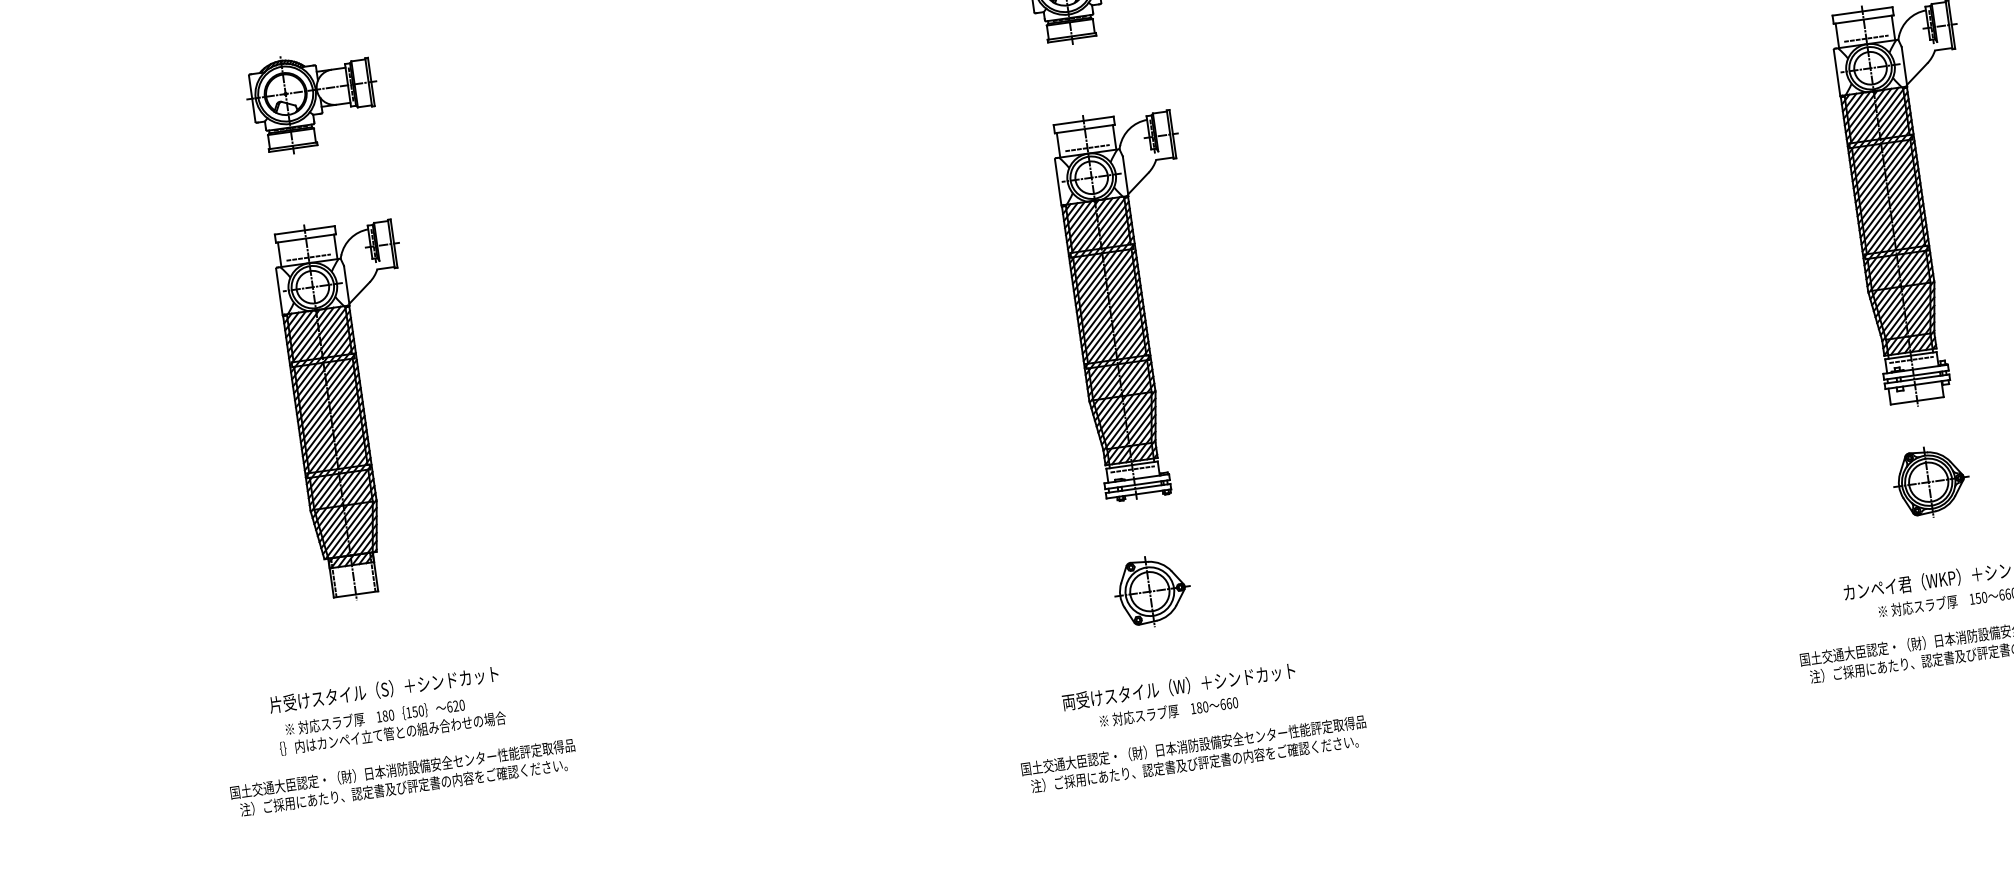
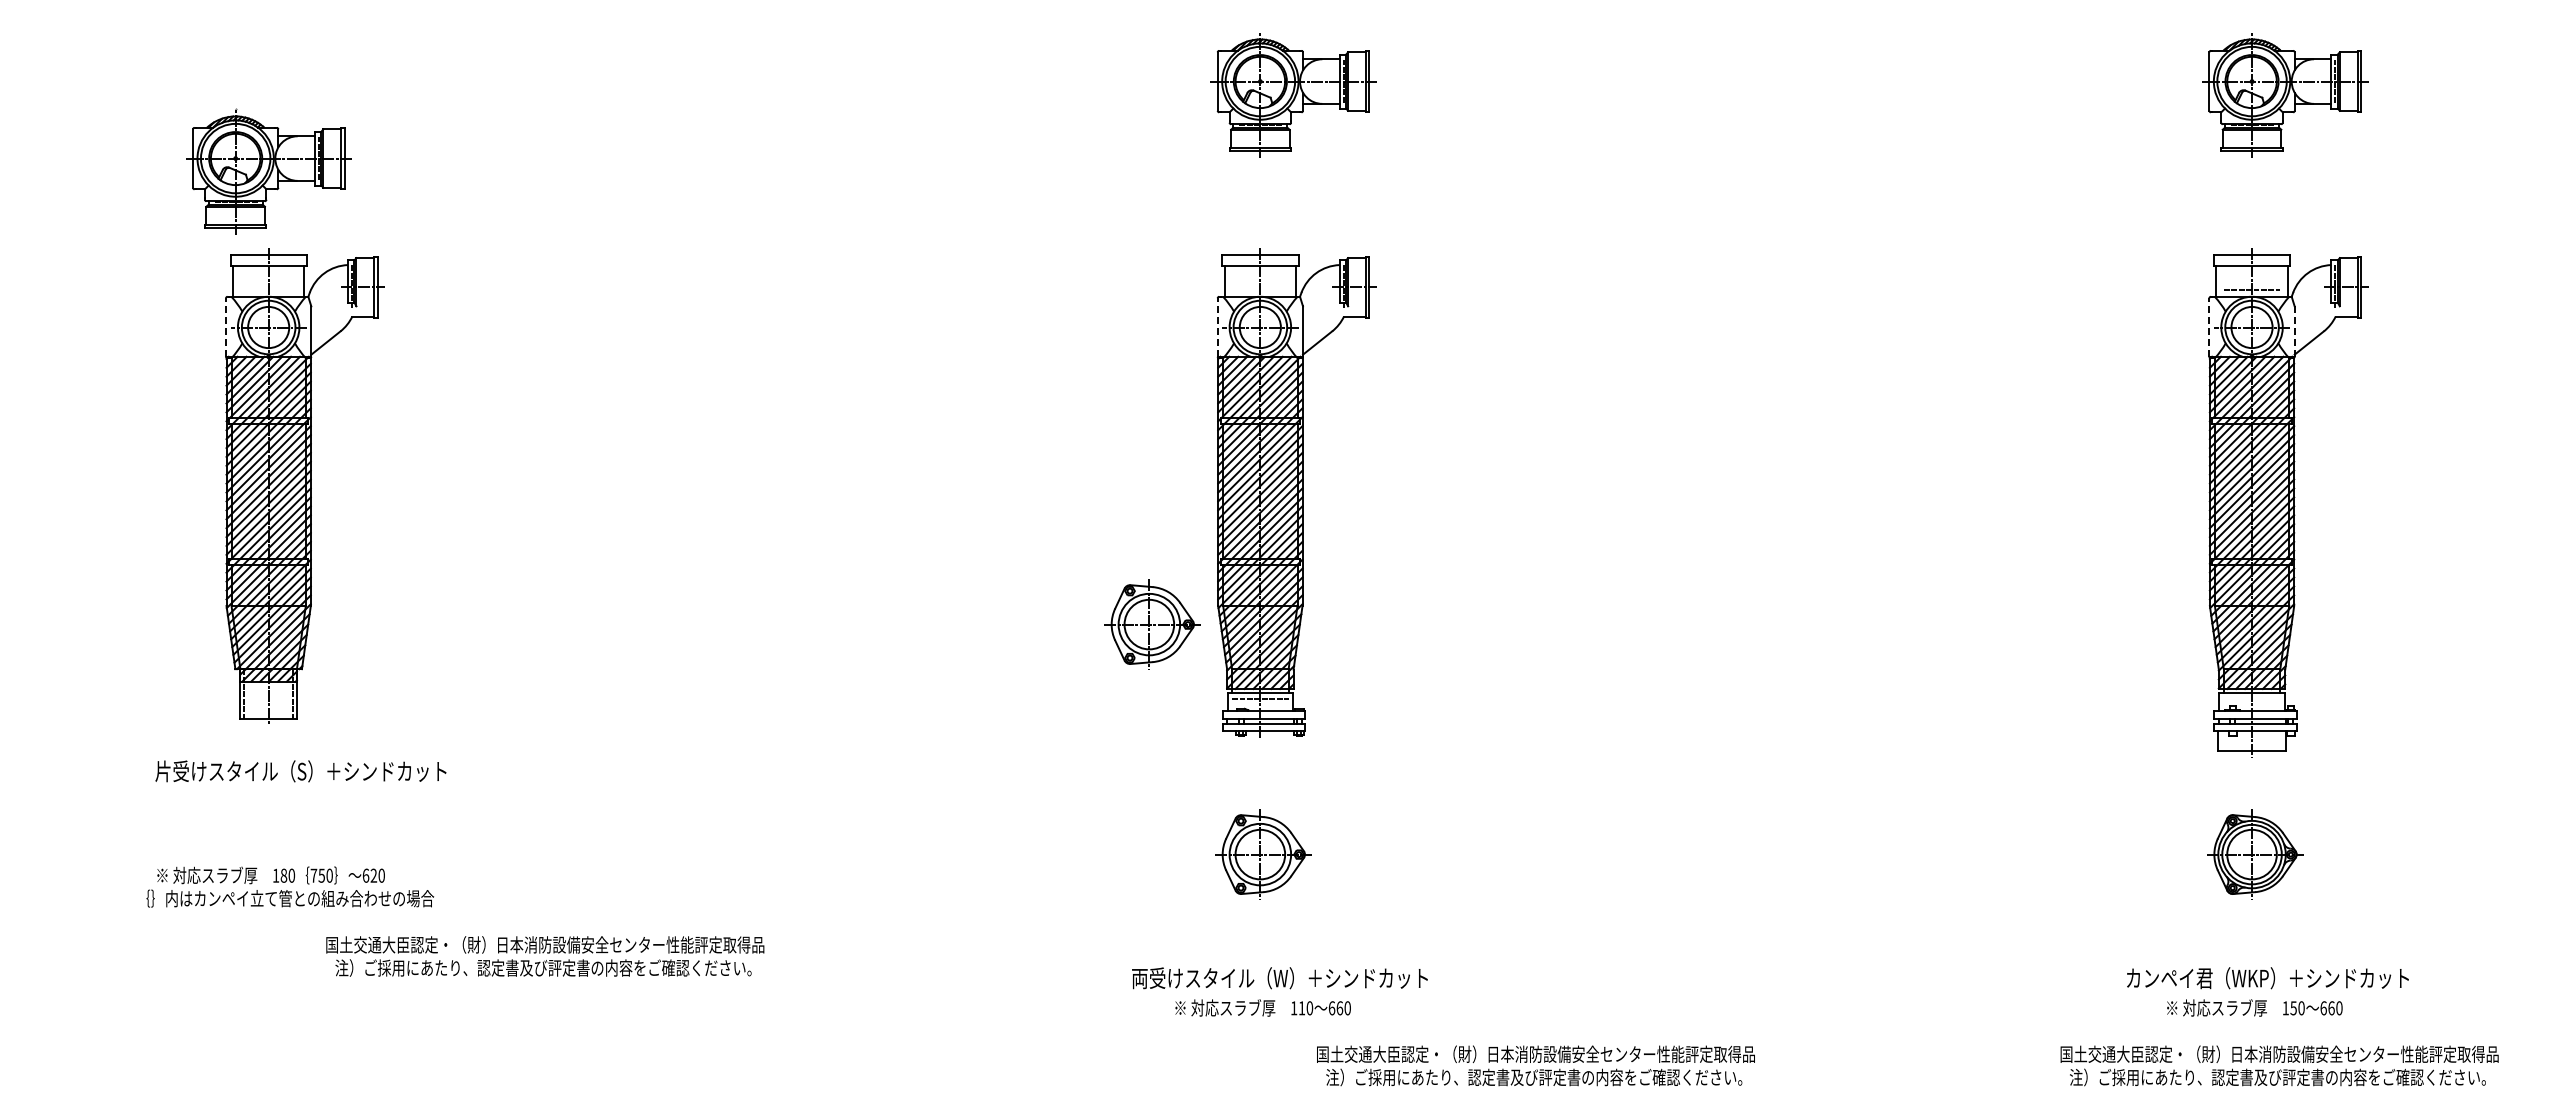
line: (1904, 67) -> (2294, 332), solid -> dashed
line: (1837, 72) -> (2209, 327), solid -> dashed
part: (313, 101) -> (268, 172), moved
line: (1087, 147) -> (1260, 289), removed
line: (1058, 182) -> (1217, 327), solid -> dashed
line: (308, 257) -> (268, 289), removed
line: (279, 291) -> (226, 327), solid -> dashed
line: (1911, 359) -> (2251, 698), removed
part: (1039, 422) -> (1152, 624), added
text: (383, 689) -> (300, 771), moved
text: (1199, 708) -> (1301, 1008), 180 -> 110
text: (408, 712) -> (313, 875), 150 -> 750
text: (1194, 754) -> (1535, 1065), moved
text: (404, 778) -> (545, 956), moved

